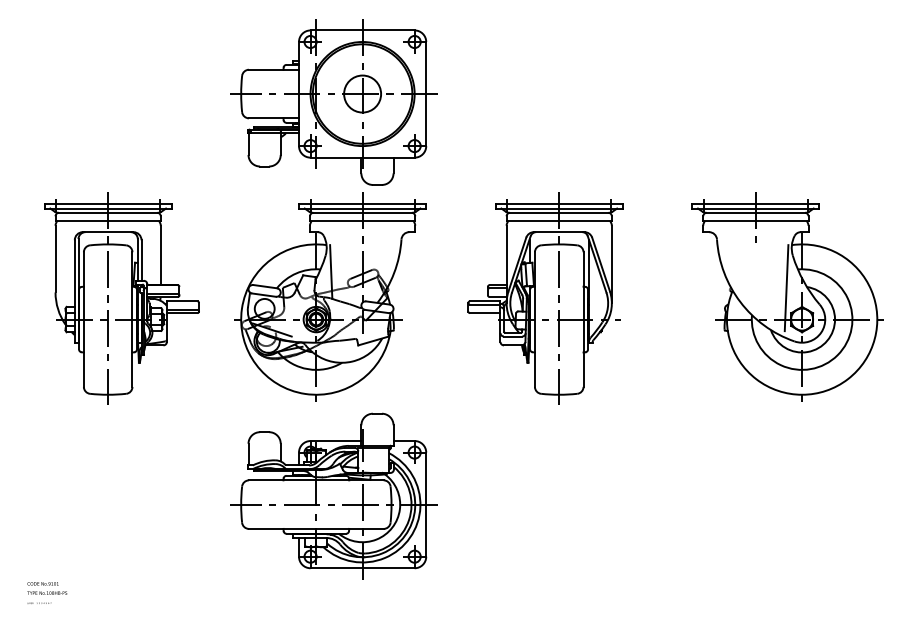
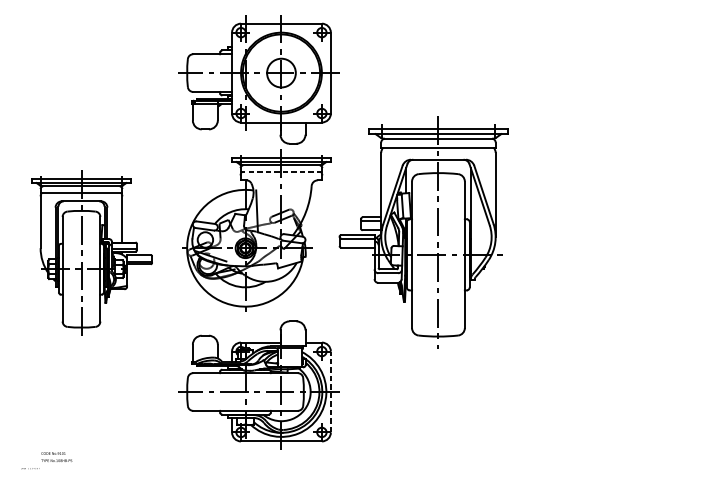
line: (362, 220) -> (281, 171), solid -> dashed
part: (787, 296) -> (611, 230), removed
part: (121, 298) -> (91, 252), moved
part: (545, 298) -> (423, 231), size x1.4
line: (426, 504) -> (331, 391), solid -> dashed
text: (47, 588) -> (56, 457), moved

